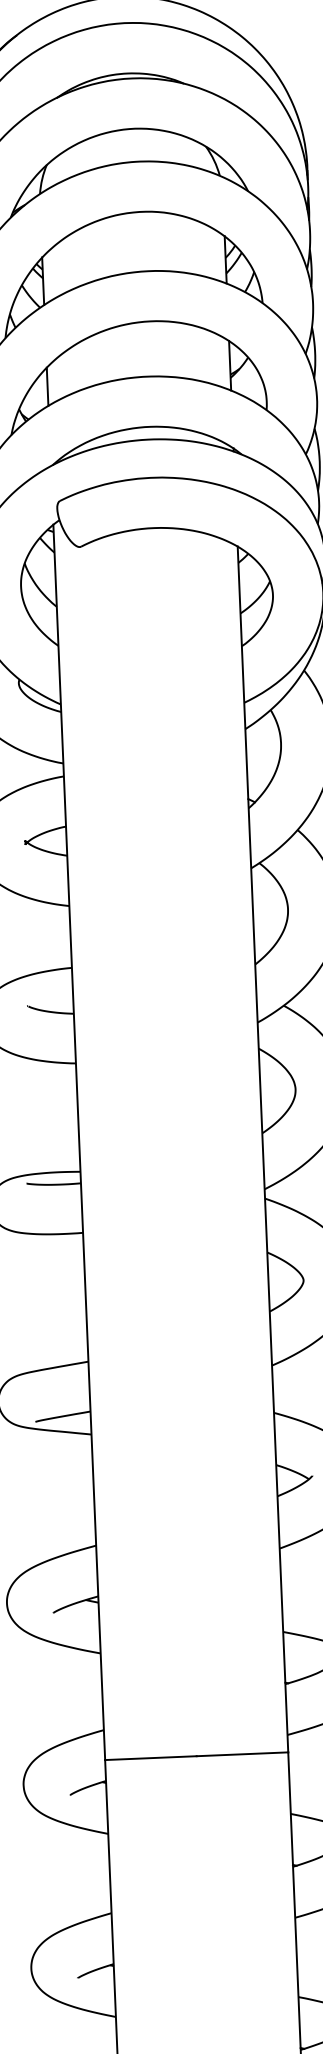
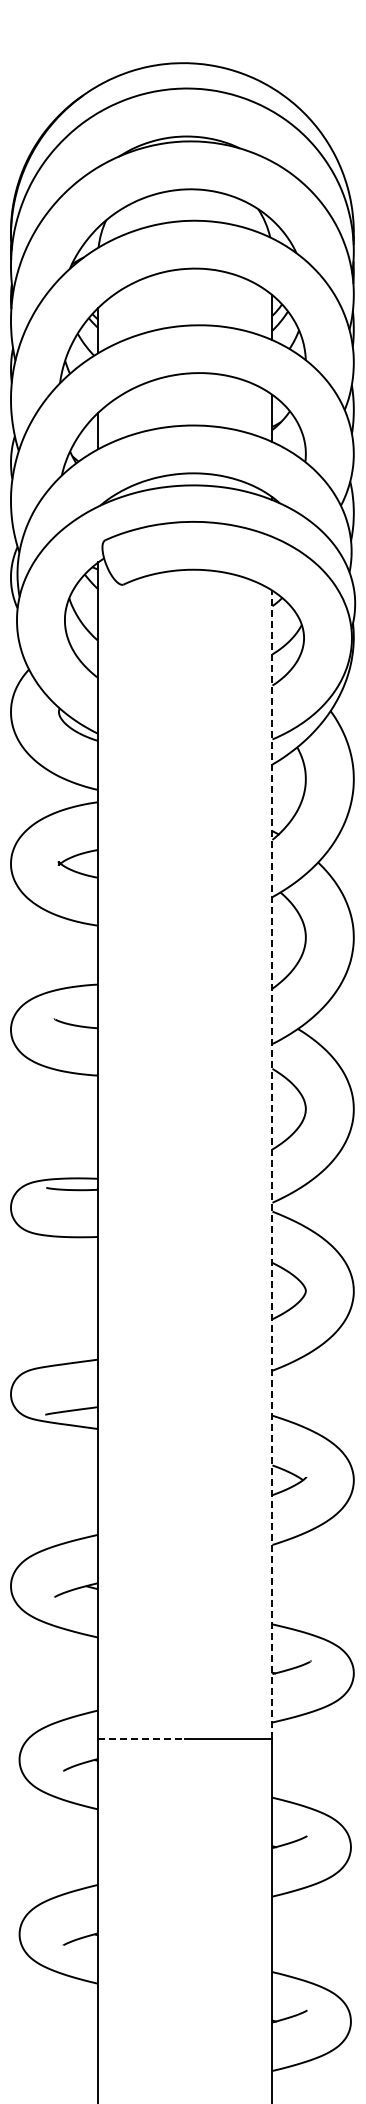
line: (262, 1149) -> (272, 1164), solid -> dashed
line: (150, 1758) -> (141, 1739), solid -> dashed

